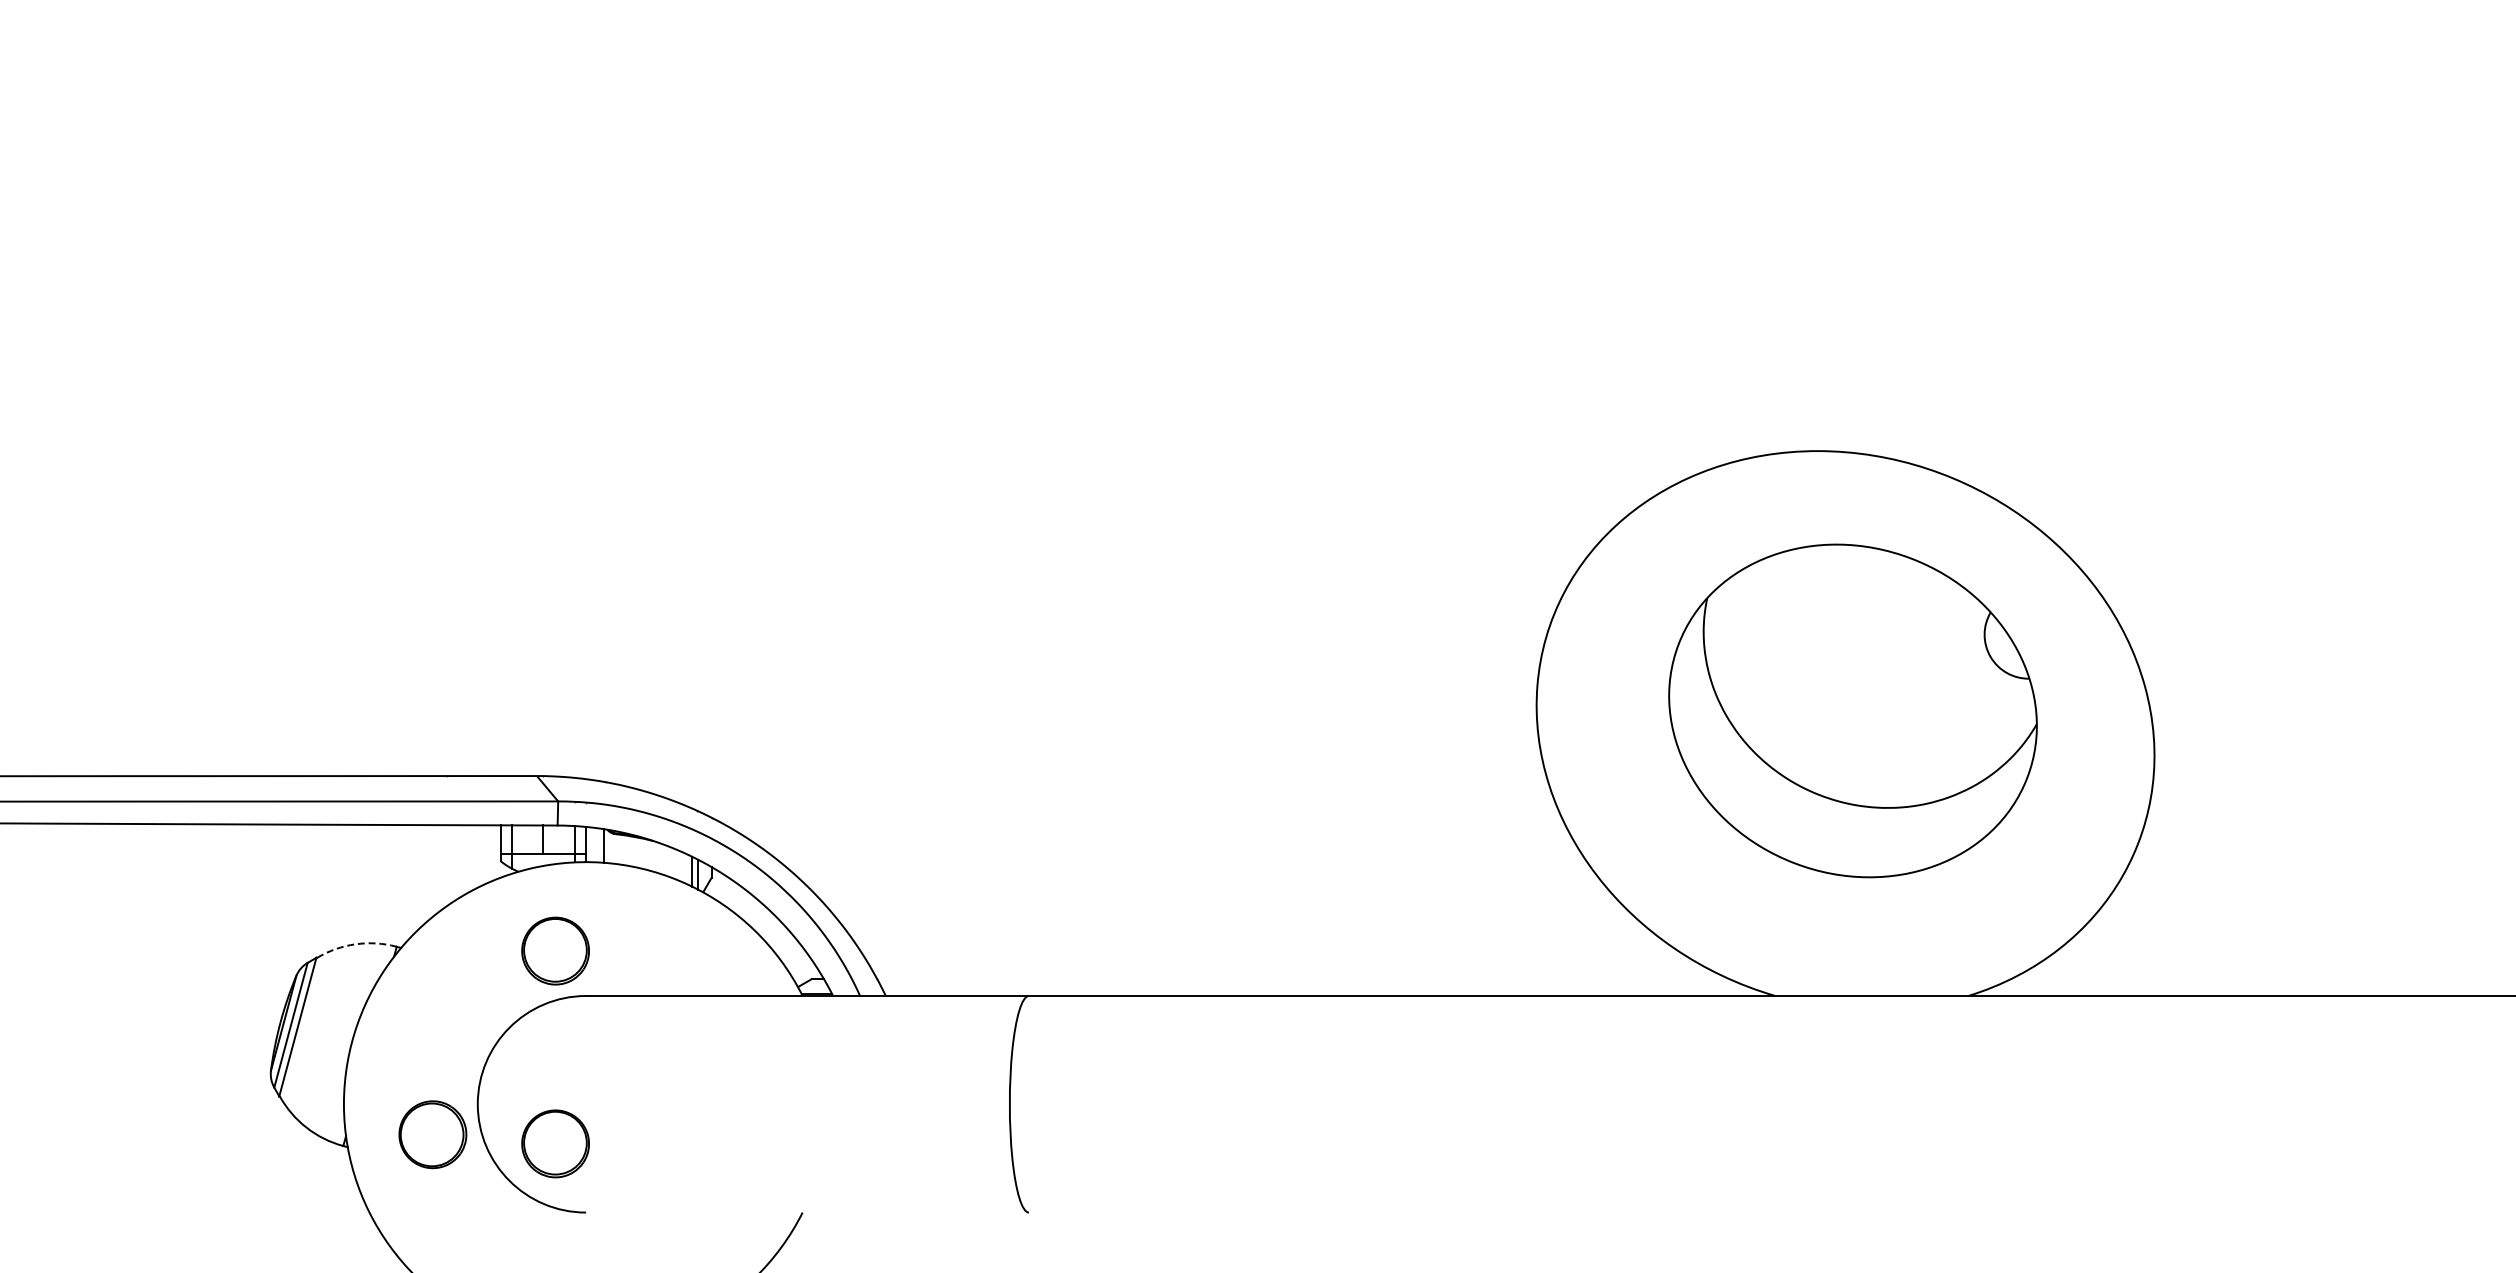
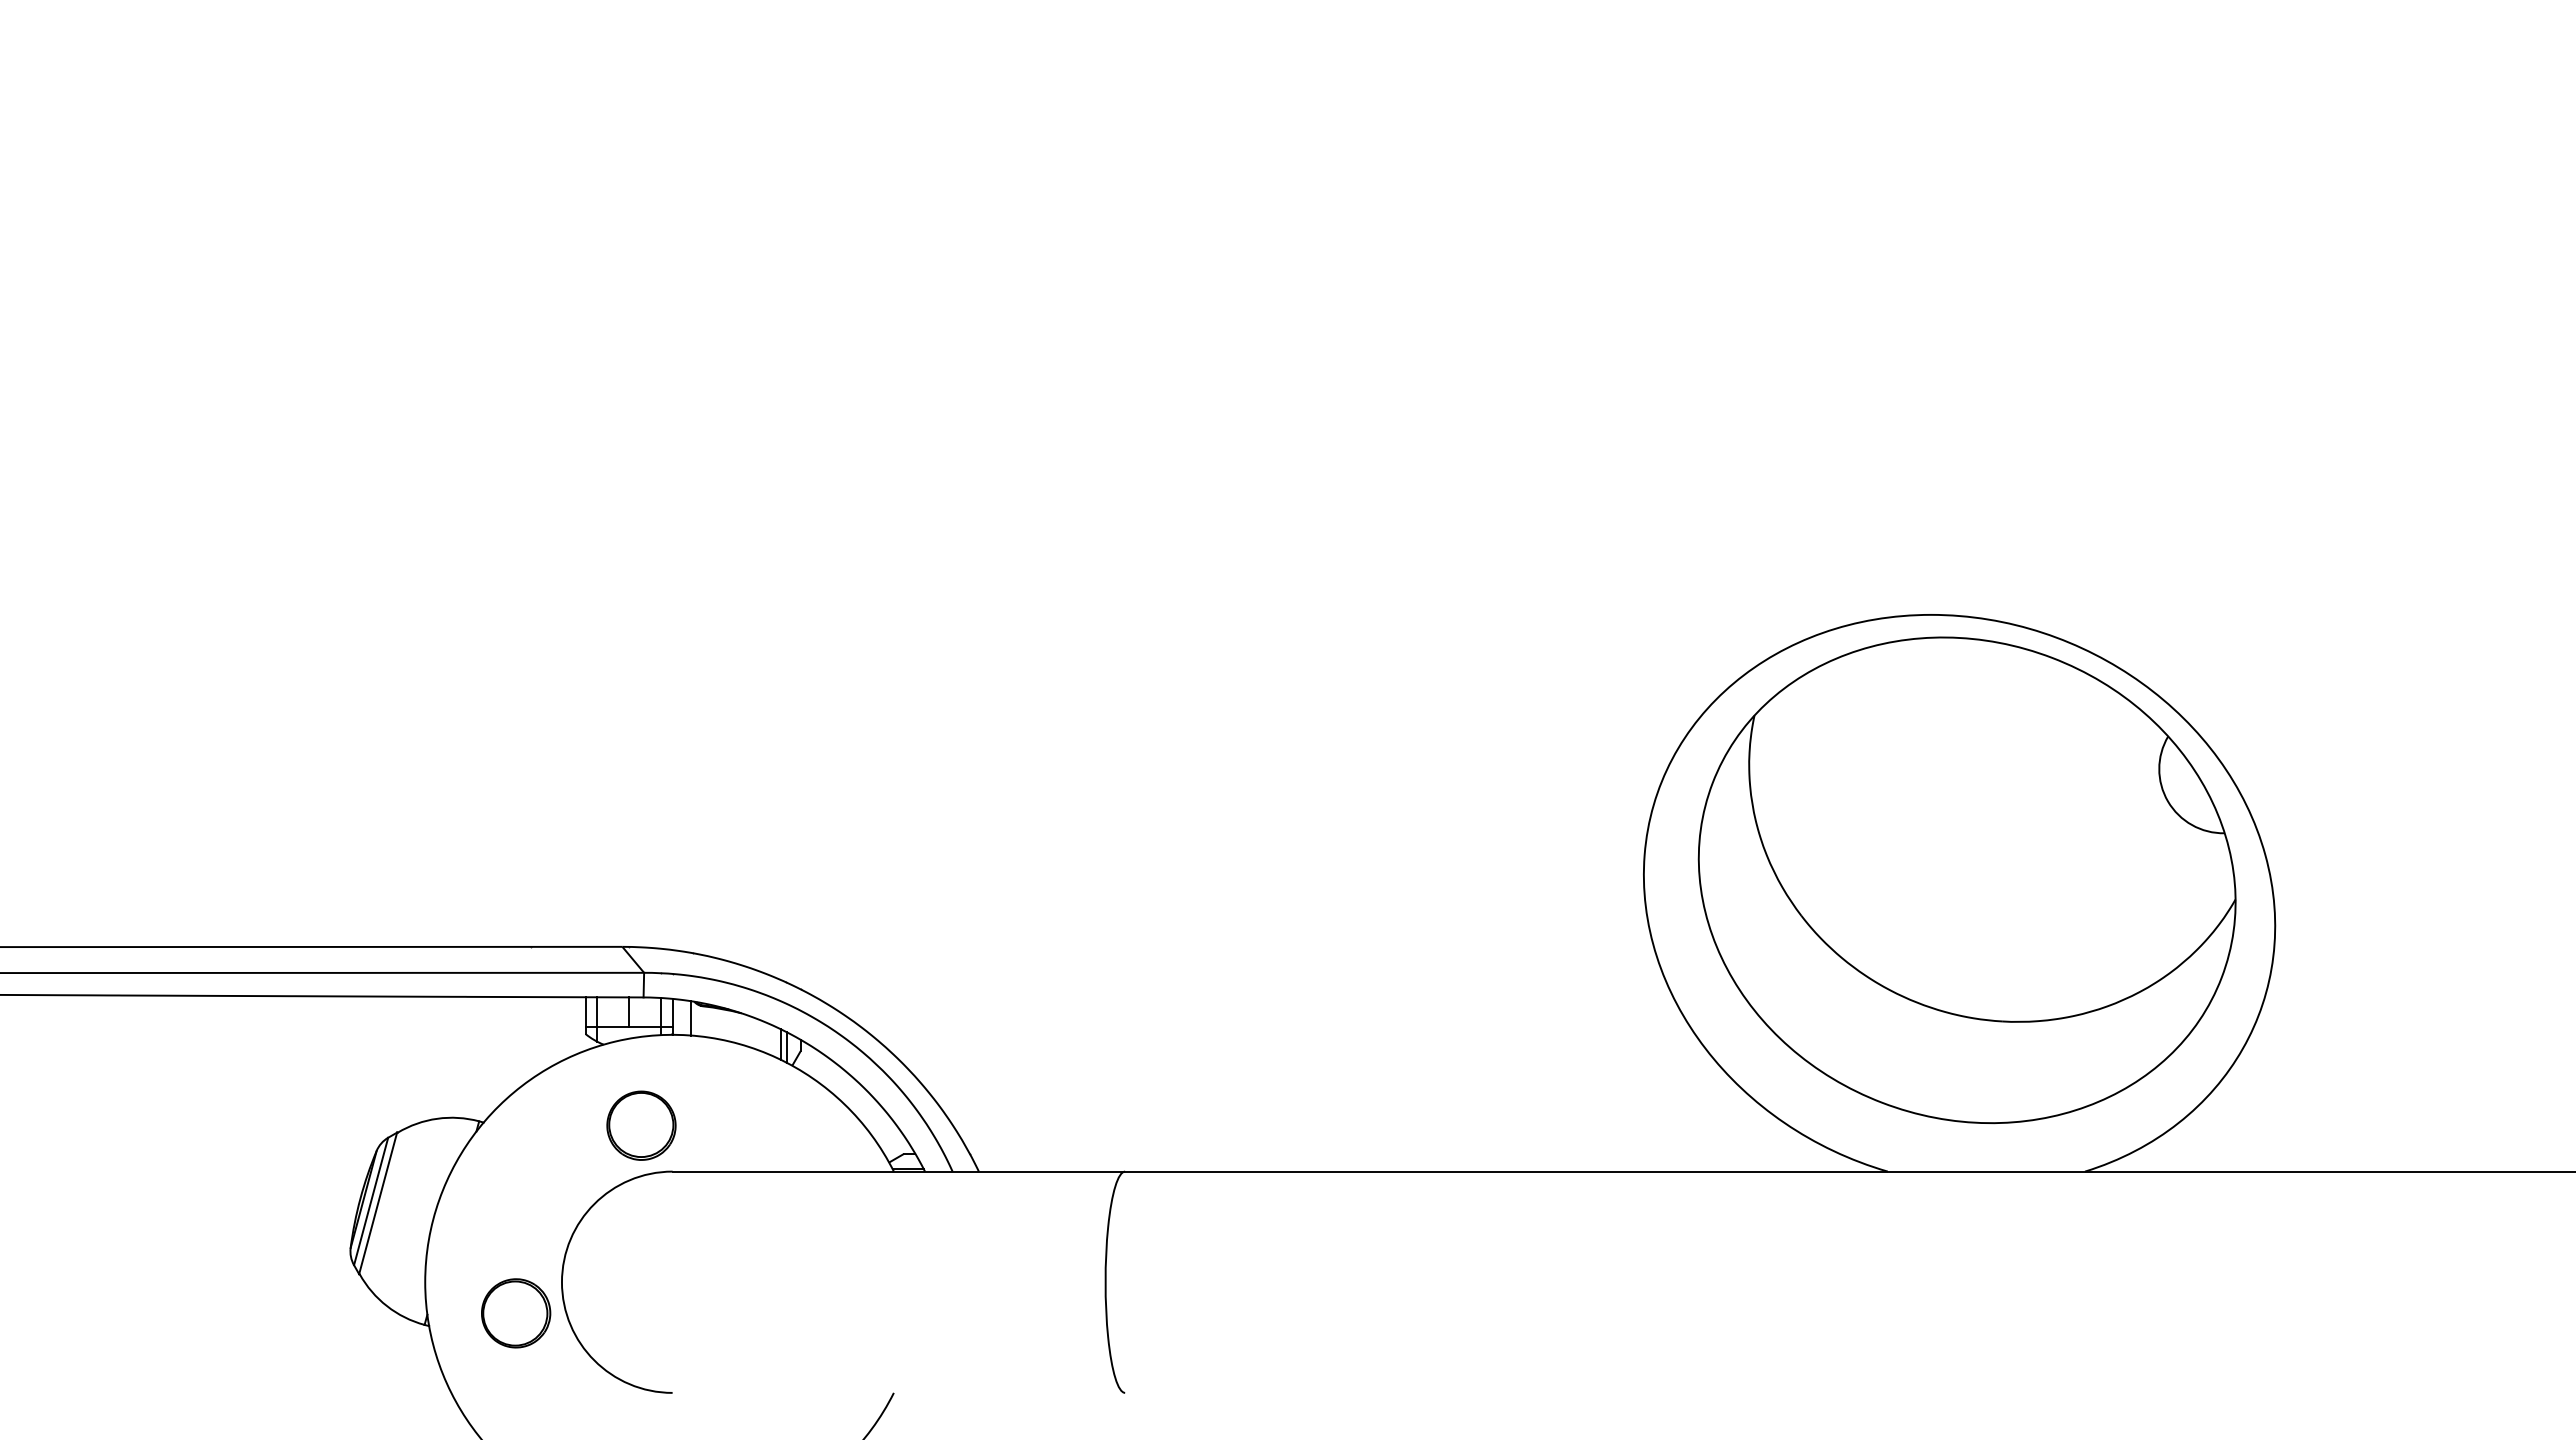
part: (1852, 711) -> (1966, 880), size x1.43
arc: (355, 944) -> (437, 1118), dashed -> solid
part: (555, 1143) -> (641, 1322), removed

